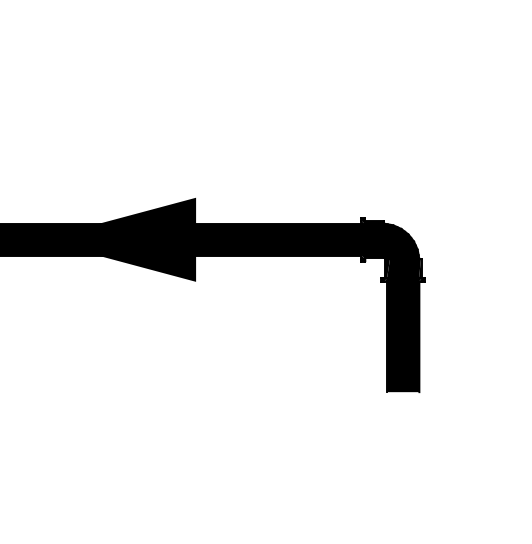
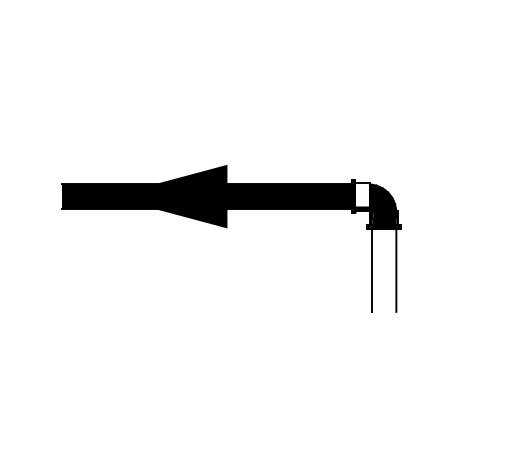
fill: (374, 236) -> (362, 194), removed
fill: (403, 336) -> (384, 269), removed

